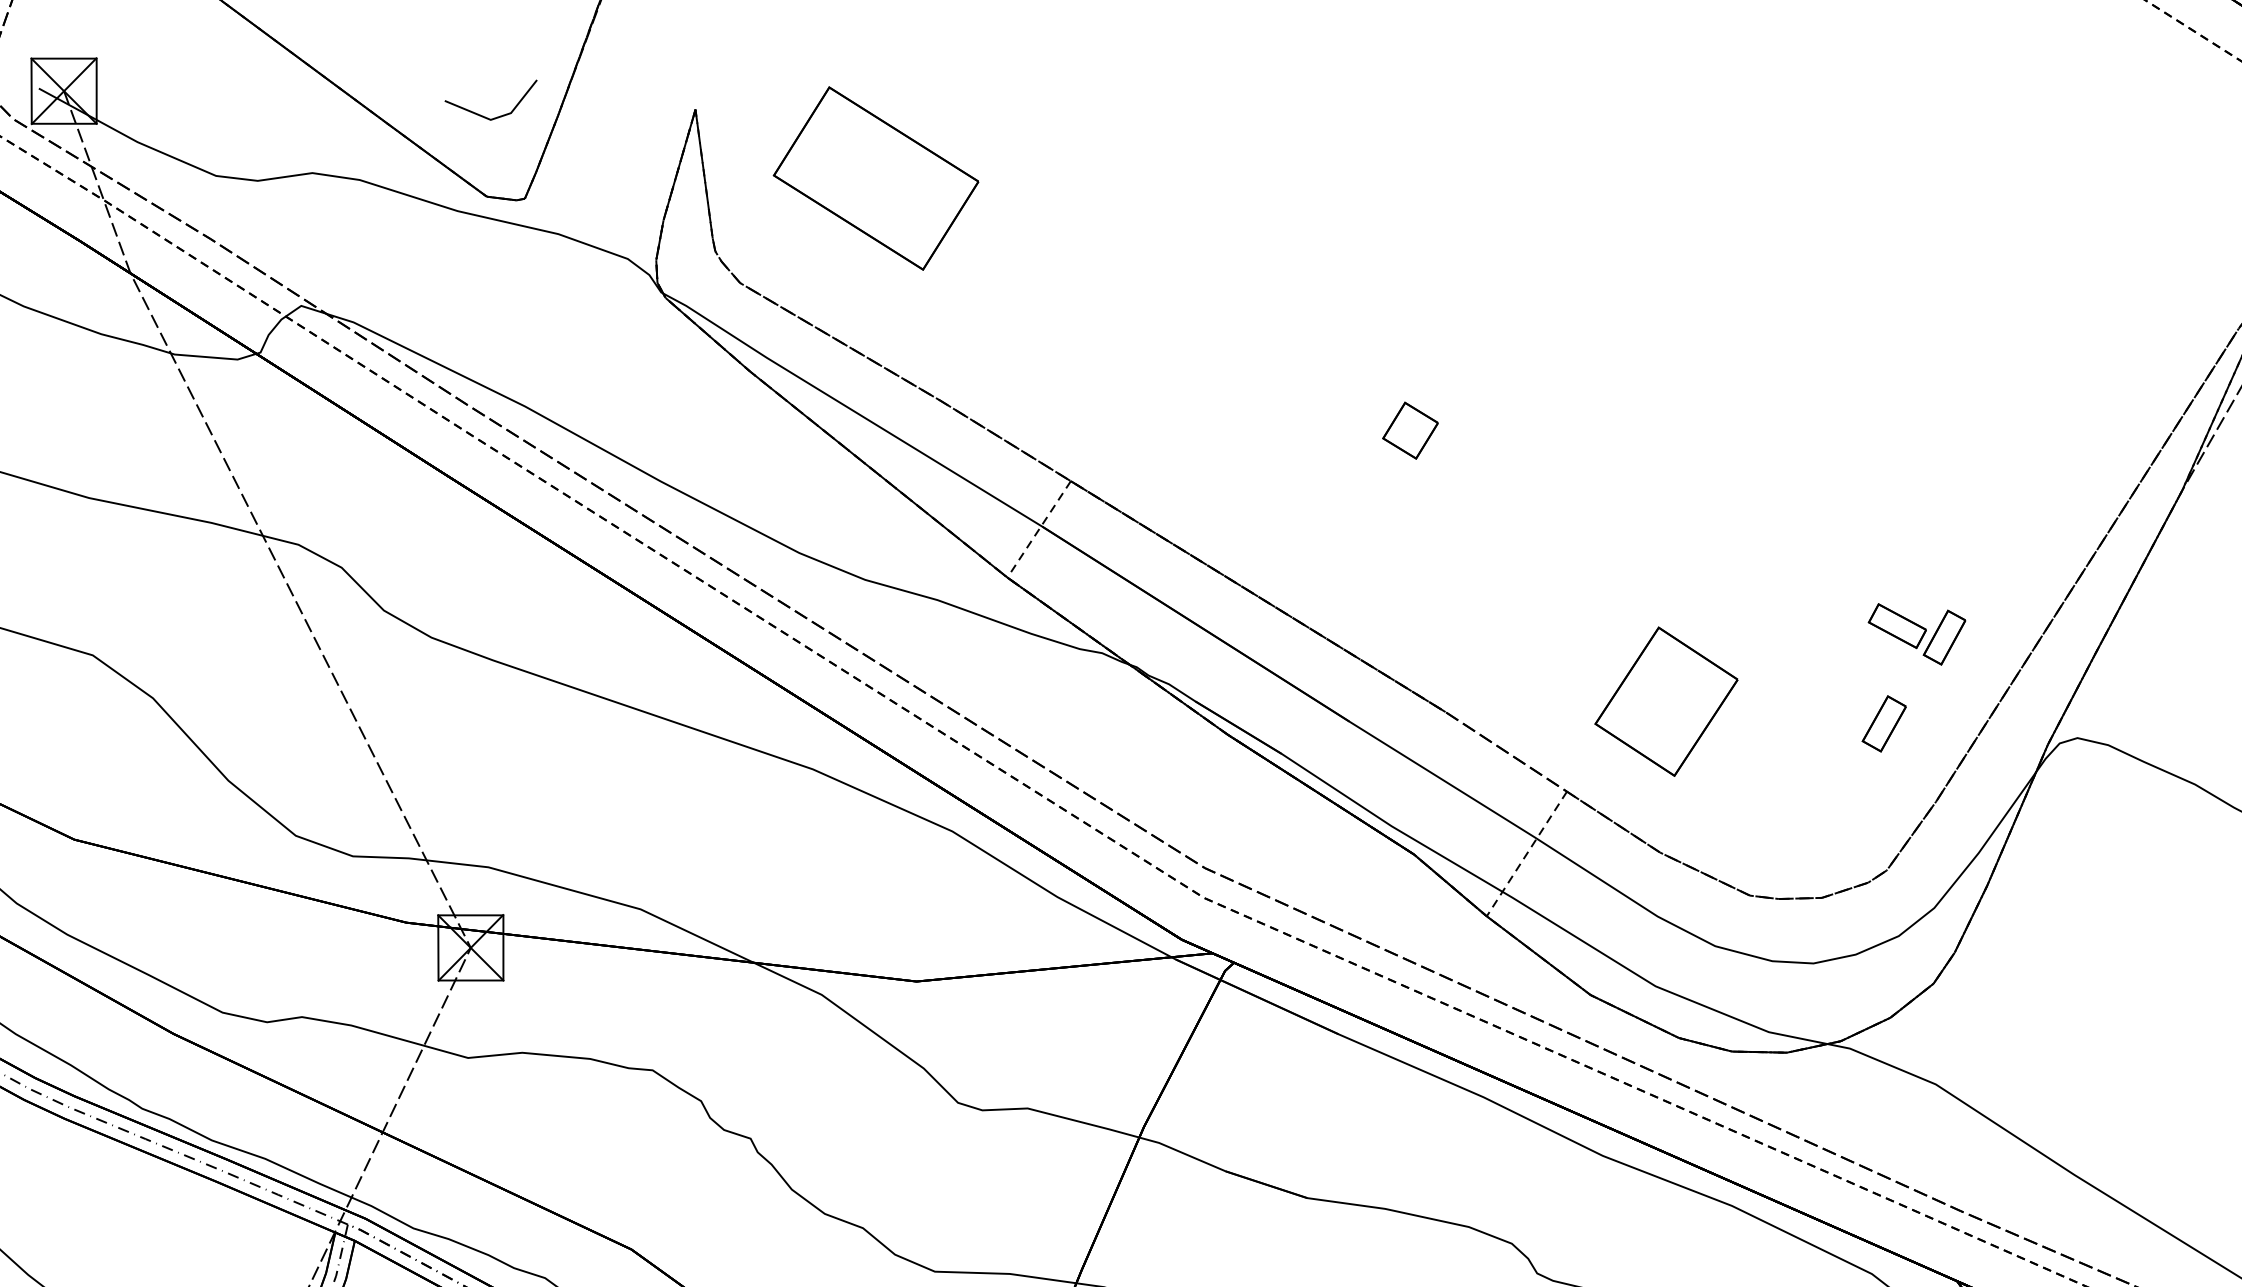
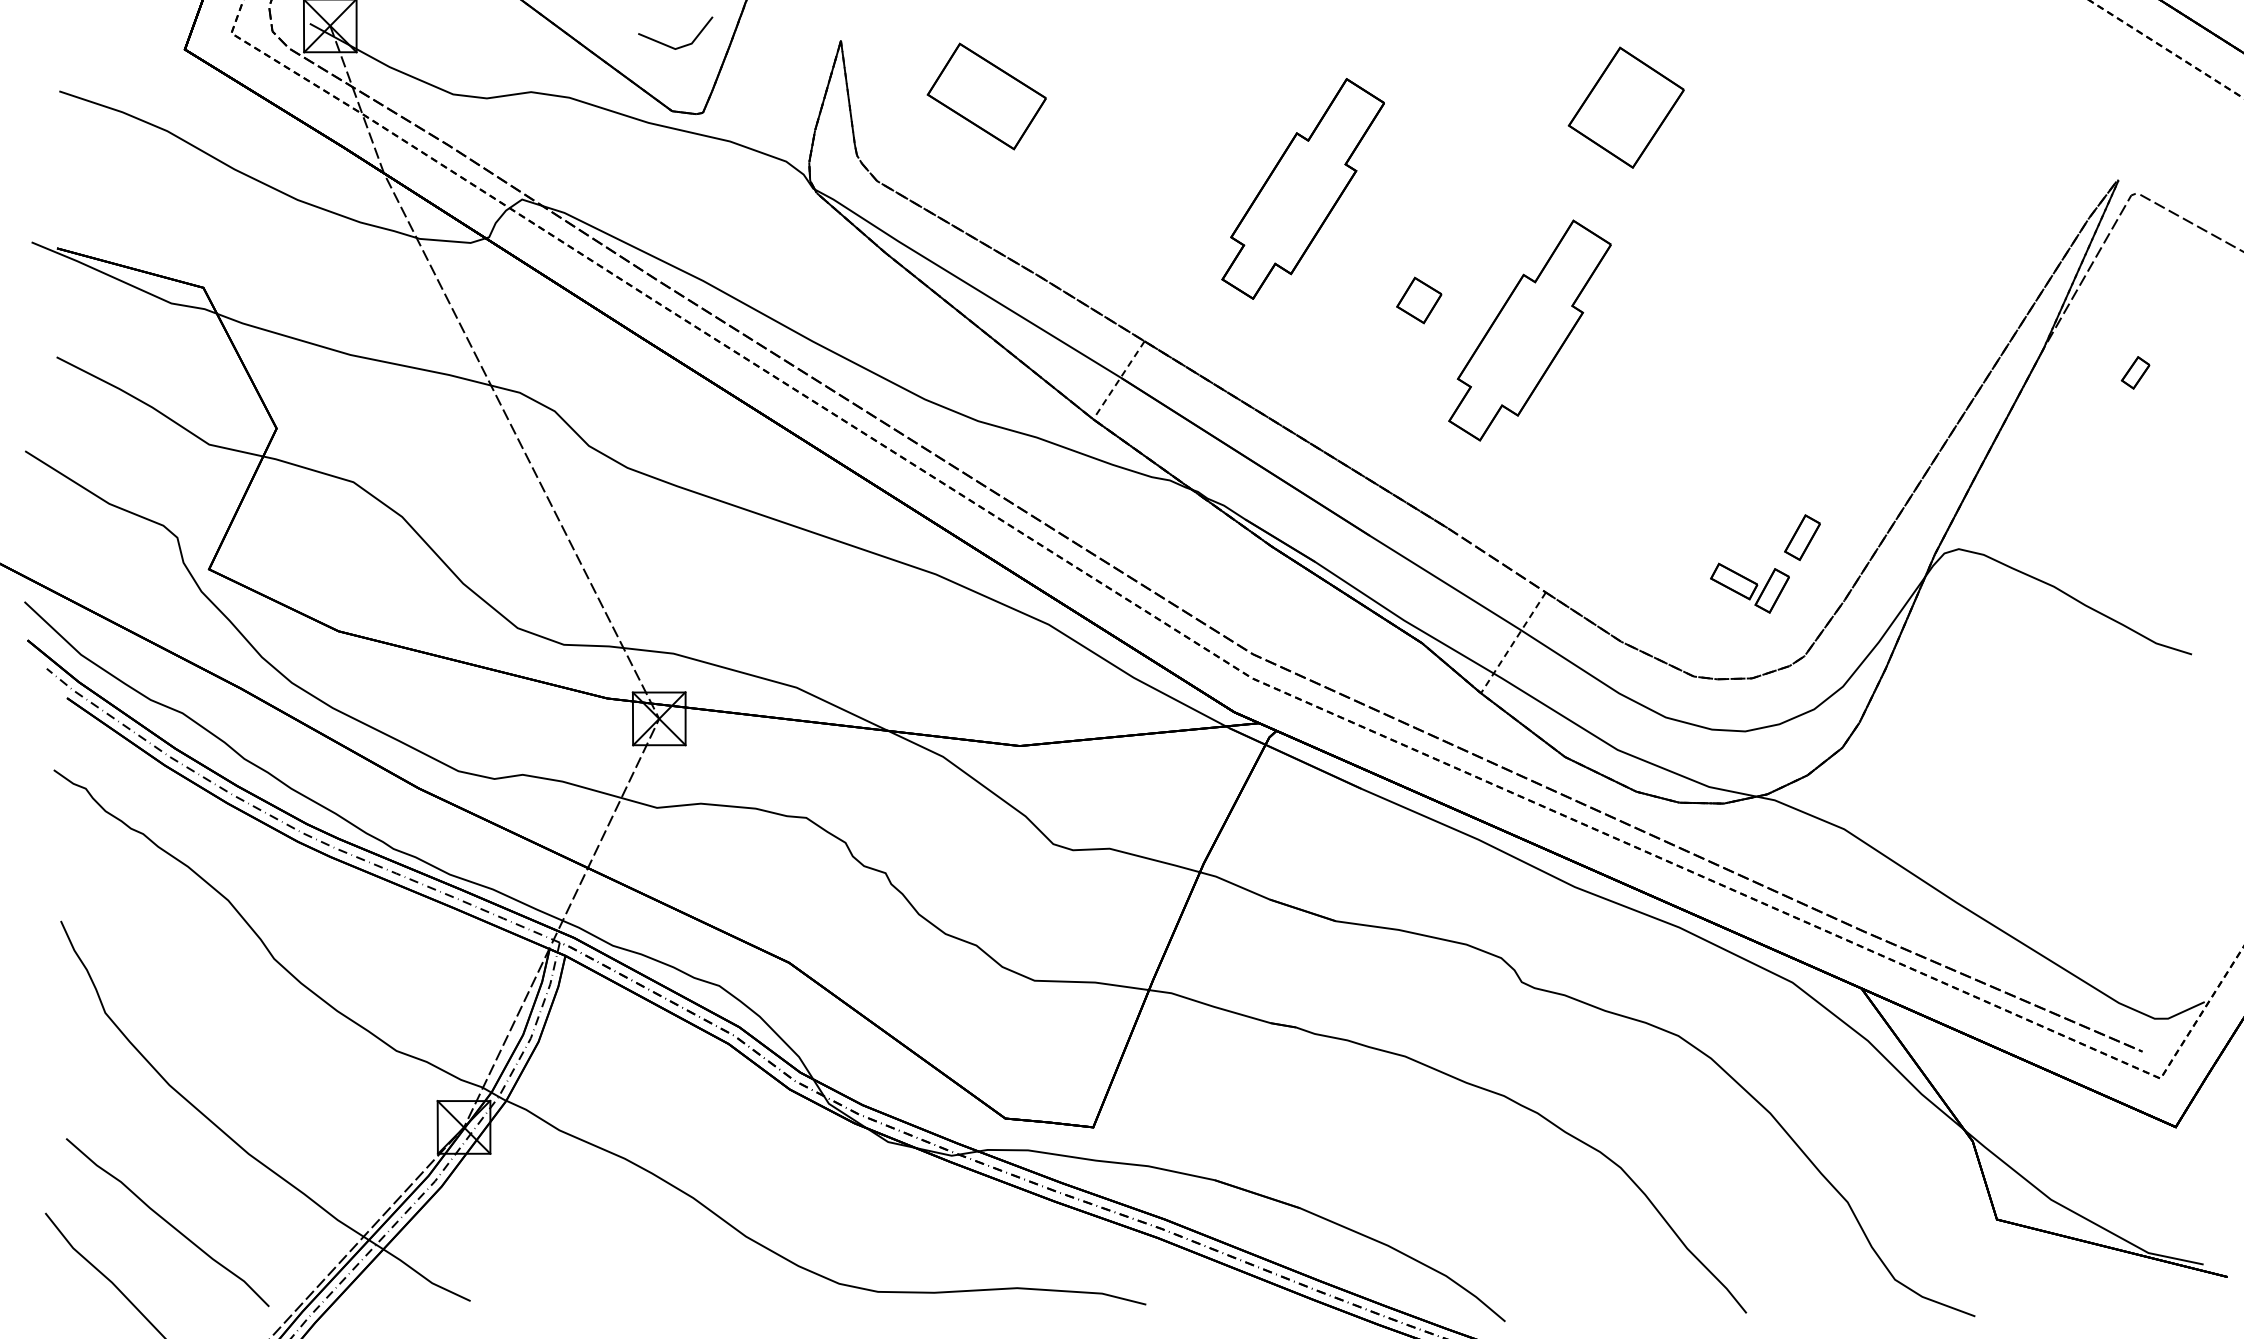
part: (875, 178) -> (986, 96), size x0.71
part: (1266, 292) -> (1302, 188), added
part: (1546, 467) -> (1529, 330), added
part: (1916, 633) -> (1749, 587), moved
part: (1665, 701) -> (1625, 107), moved

